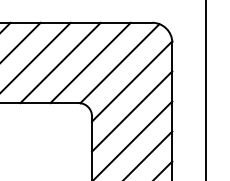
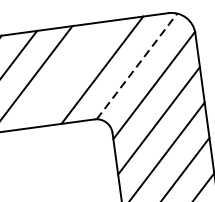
line: (60, 62) -> (66, 74), removed
line: (119, 63) -> (136, 66), solid -> dashed

